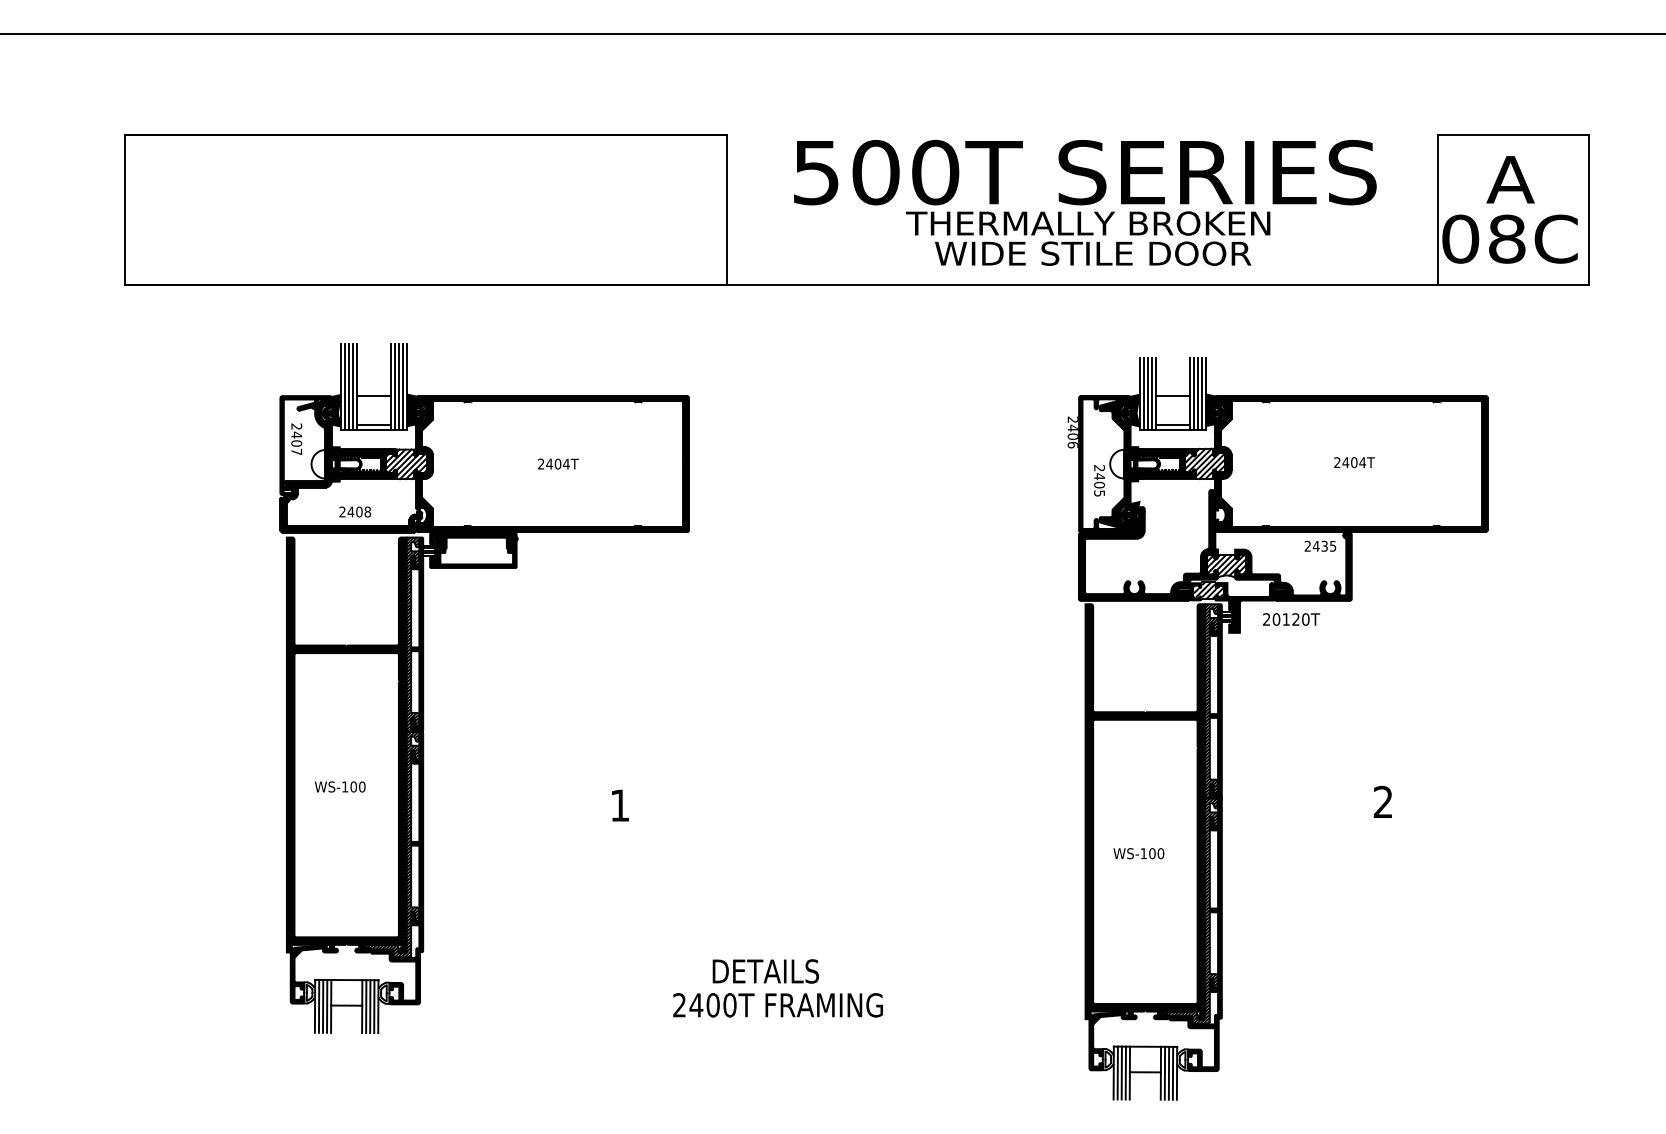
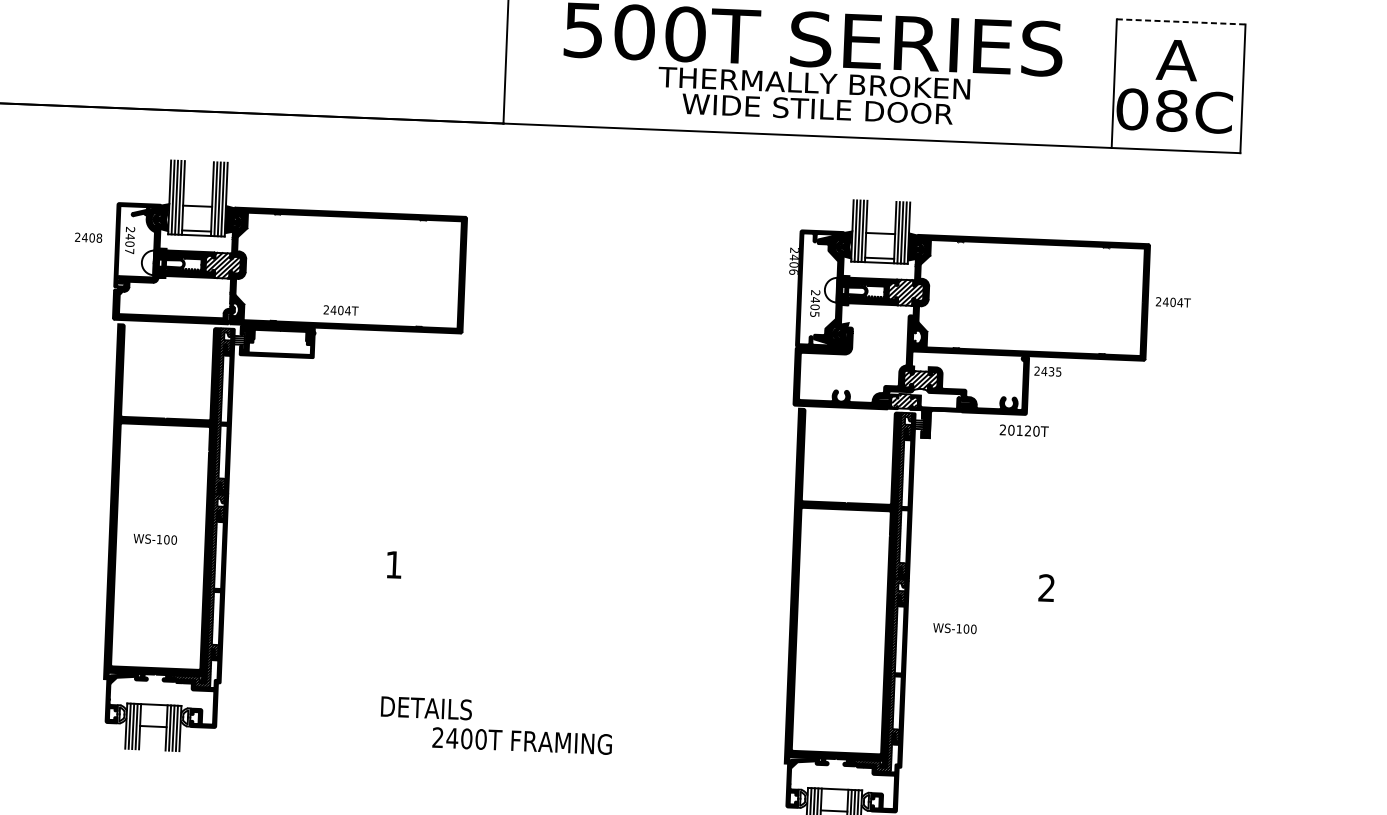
line: (1514, 134) -> (1181, 21), solid -> dashed
text: (1354, 462) -> (1173, 302), moved
text: (558, 463) -> (341, 309), moved
text: (355, 511) -> (88, 237), moved
text: (1320, 545) -> (1048, 370), moved
text: (1291, 619) -> (1024, 430), moved
text: (1138, 853) -> (954, 628), moved
text: (765, 971) -> (426, 708), moved

